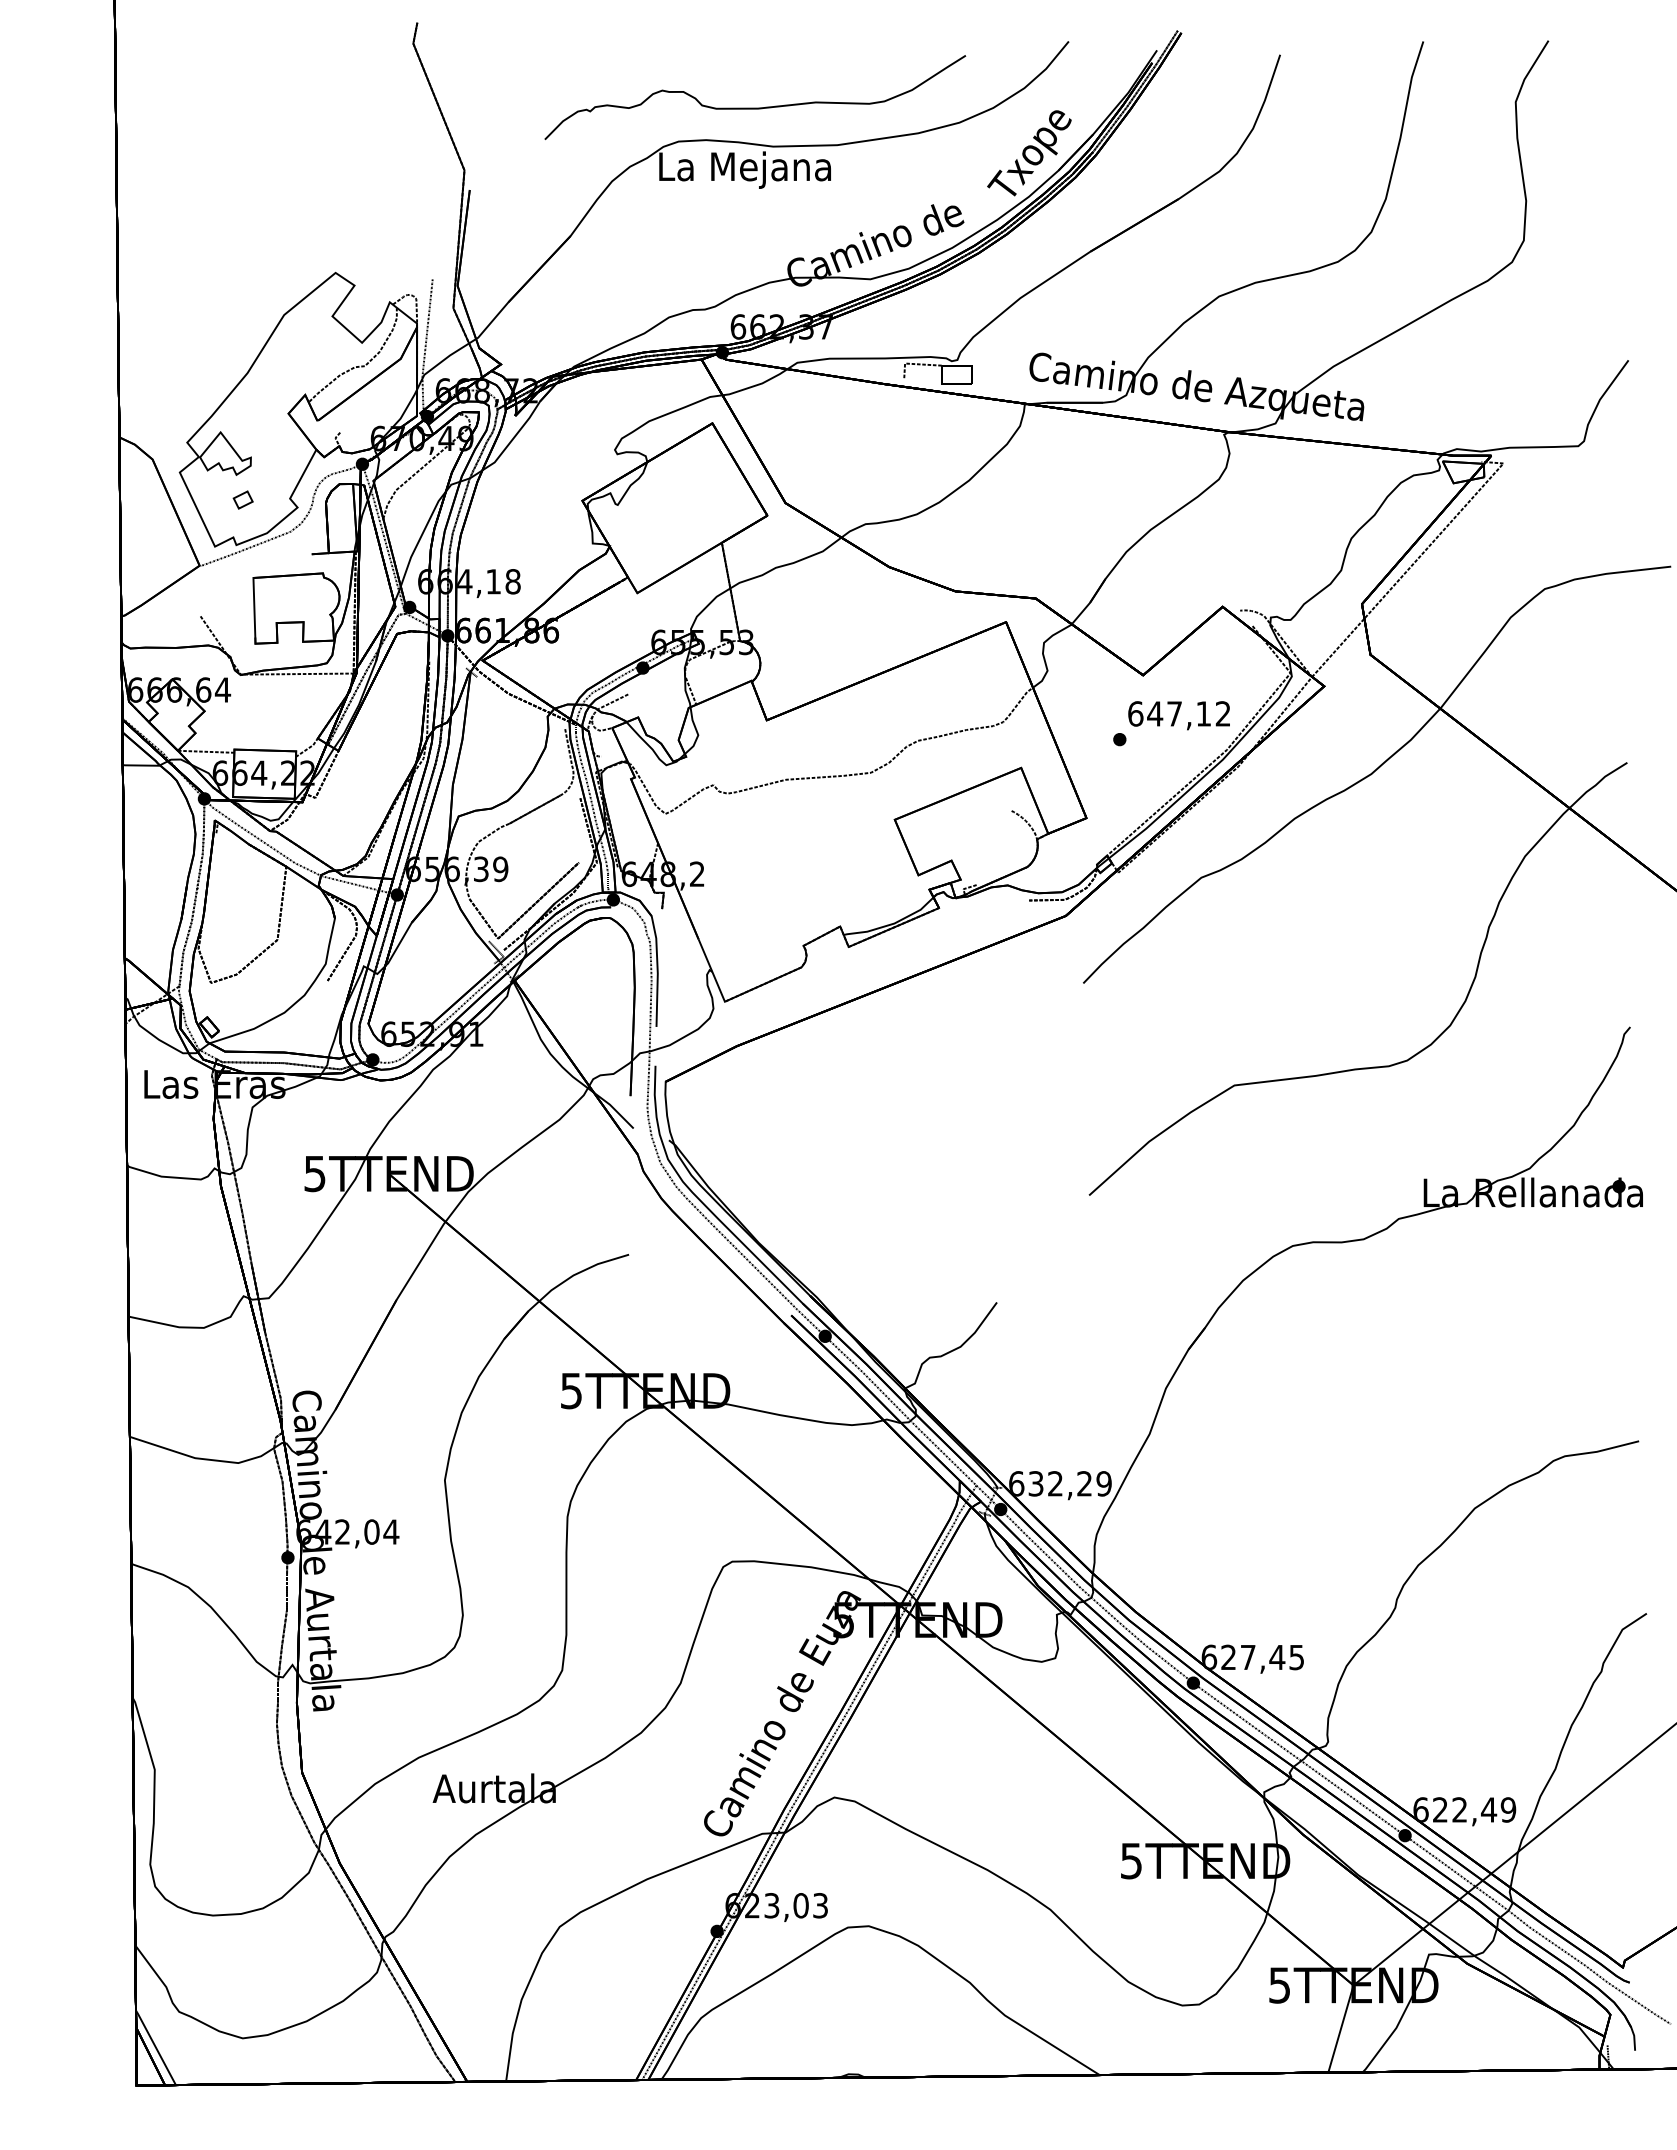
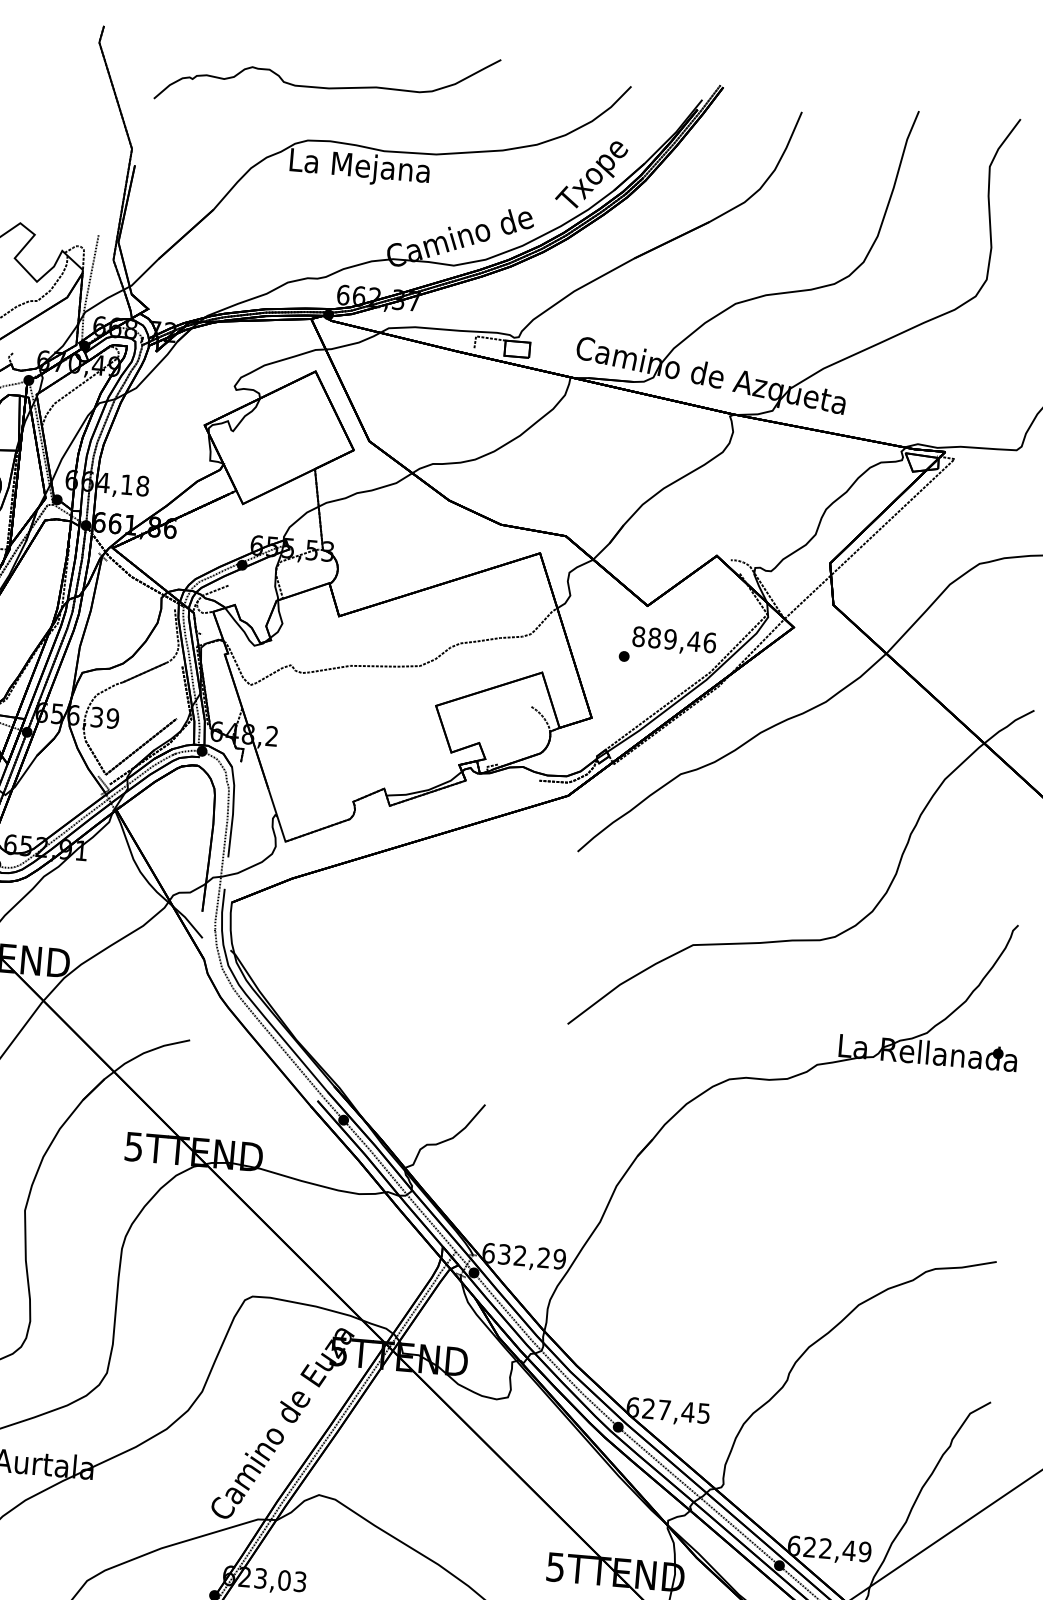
curve: (755, 107) -> (326, 87), moved
text: (1179, 713) -> (674, 639), 647,12 -> 889,46

